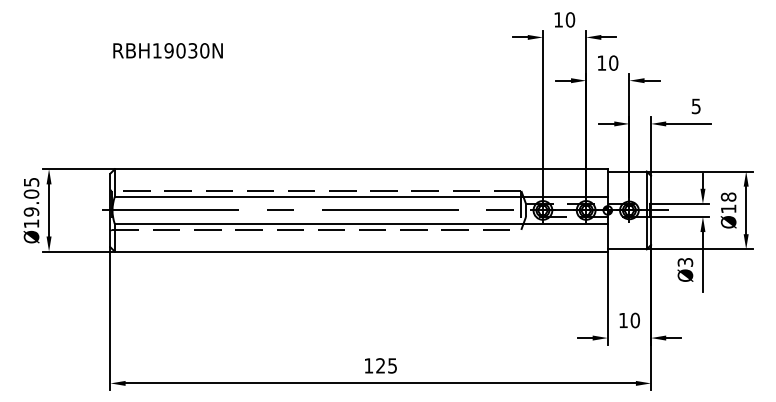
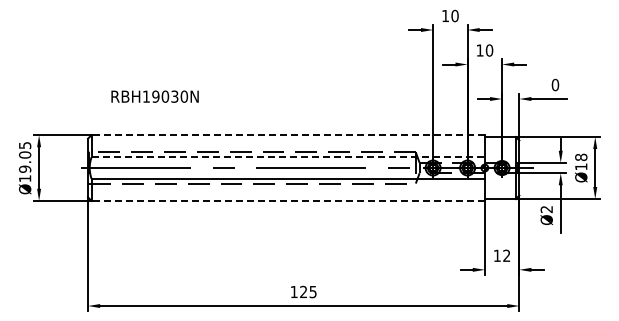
text: (167, 50) -> (154, 96), moved
text: (696, 105) -> (555, 84), 5 -> 0
line: (361, 169) -> (288, 135), solid -> dashed
line: (361, 197) -> (288, 157), solid -> dashed
line: (361, 251) -> (288, 200), solid -> dashed
text: (685, 262) -> (546, 209), Ø3 -> Ø2
text: (634, 320) -> (506, 255), 10 -> 12

